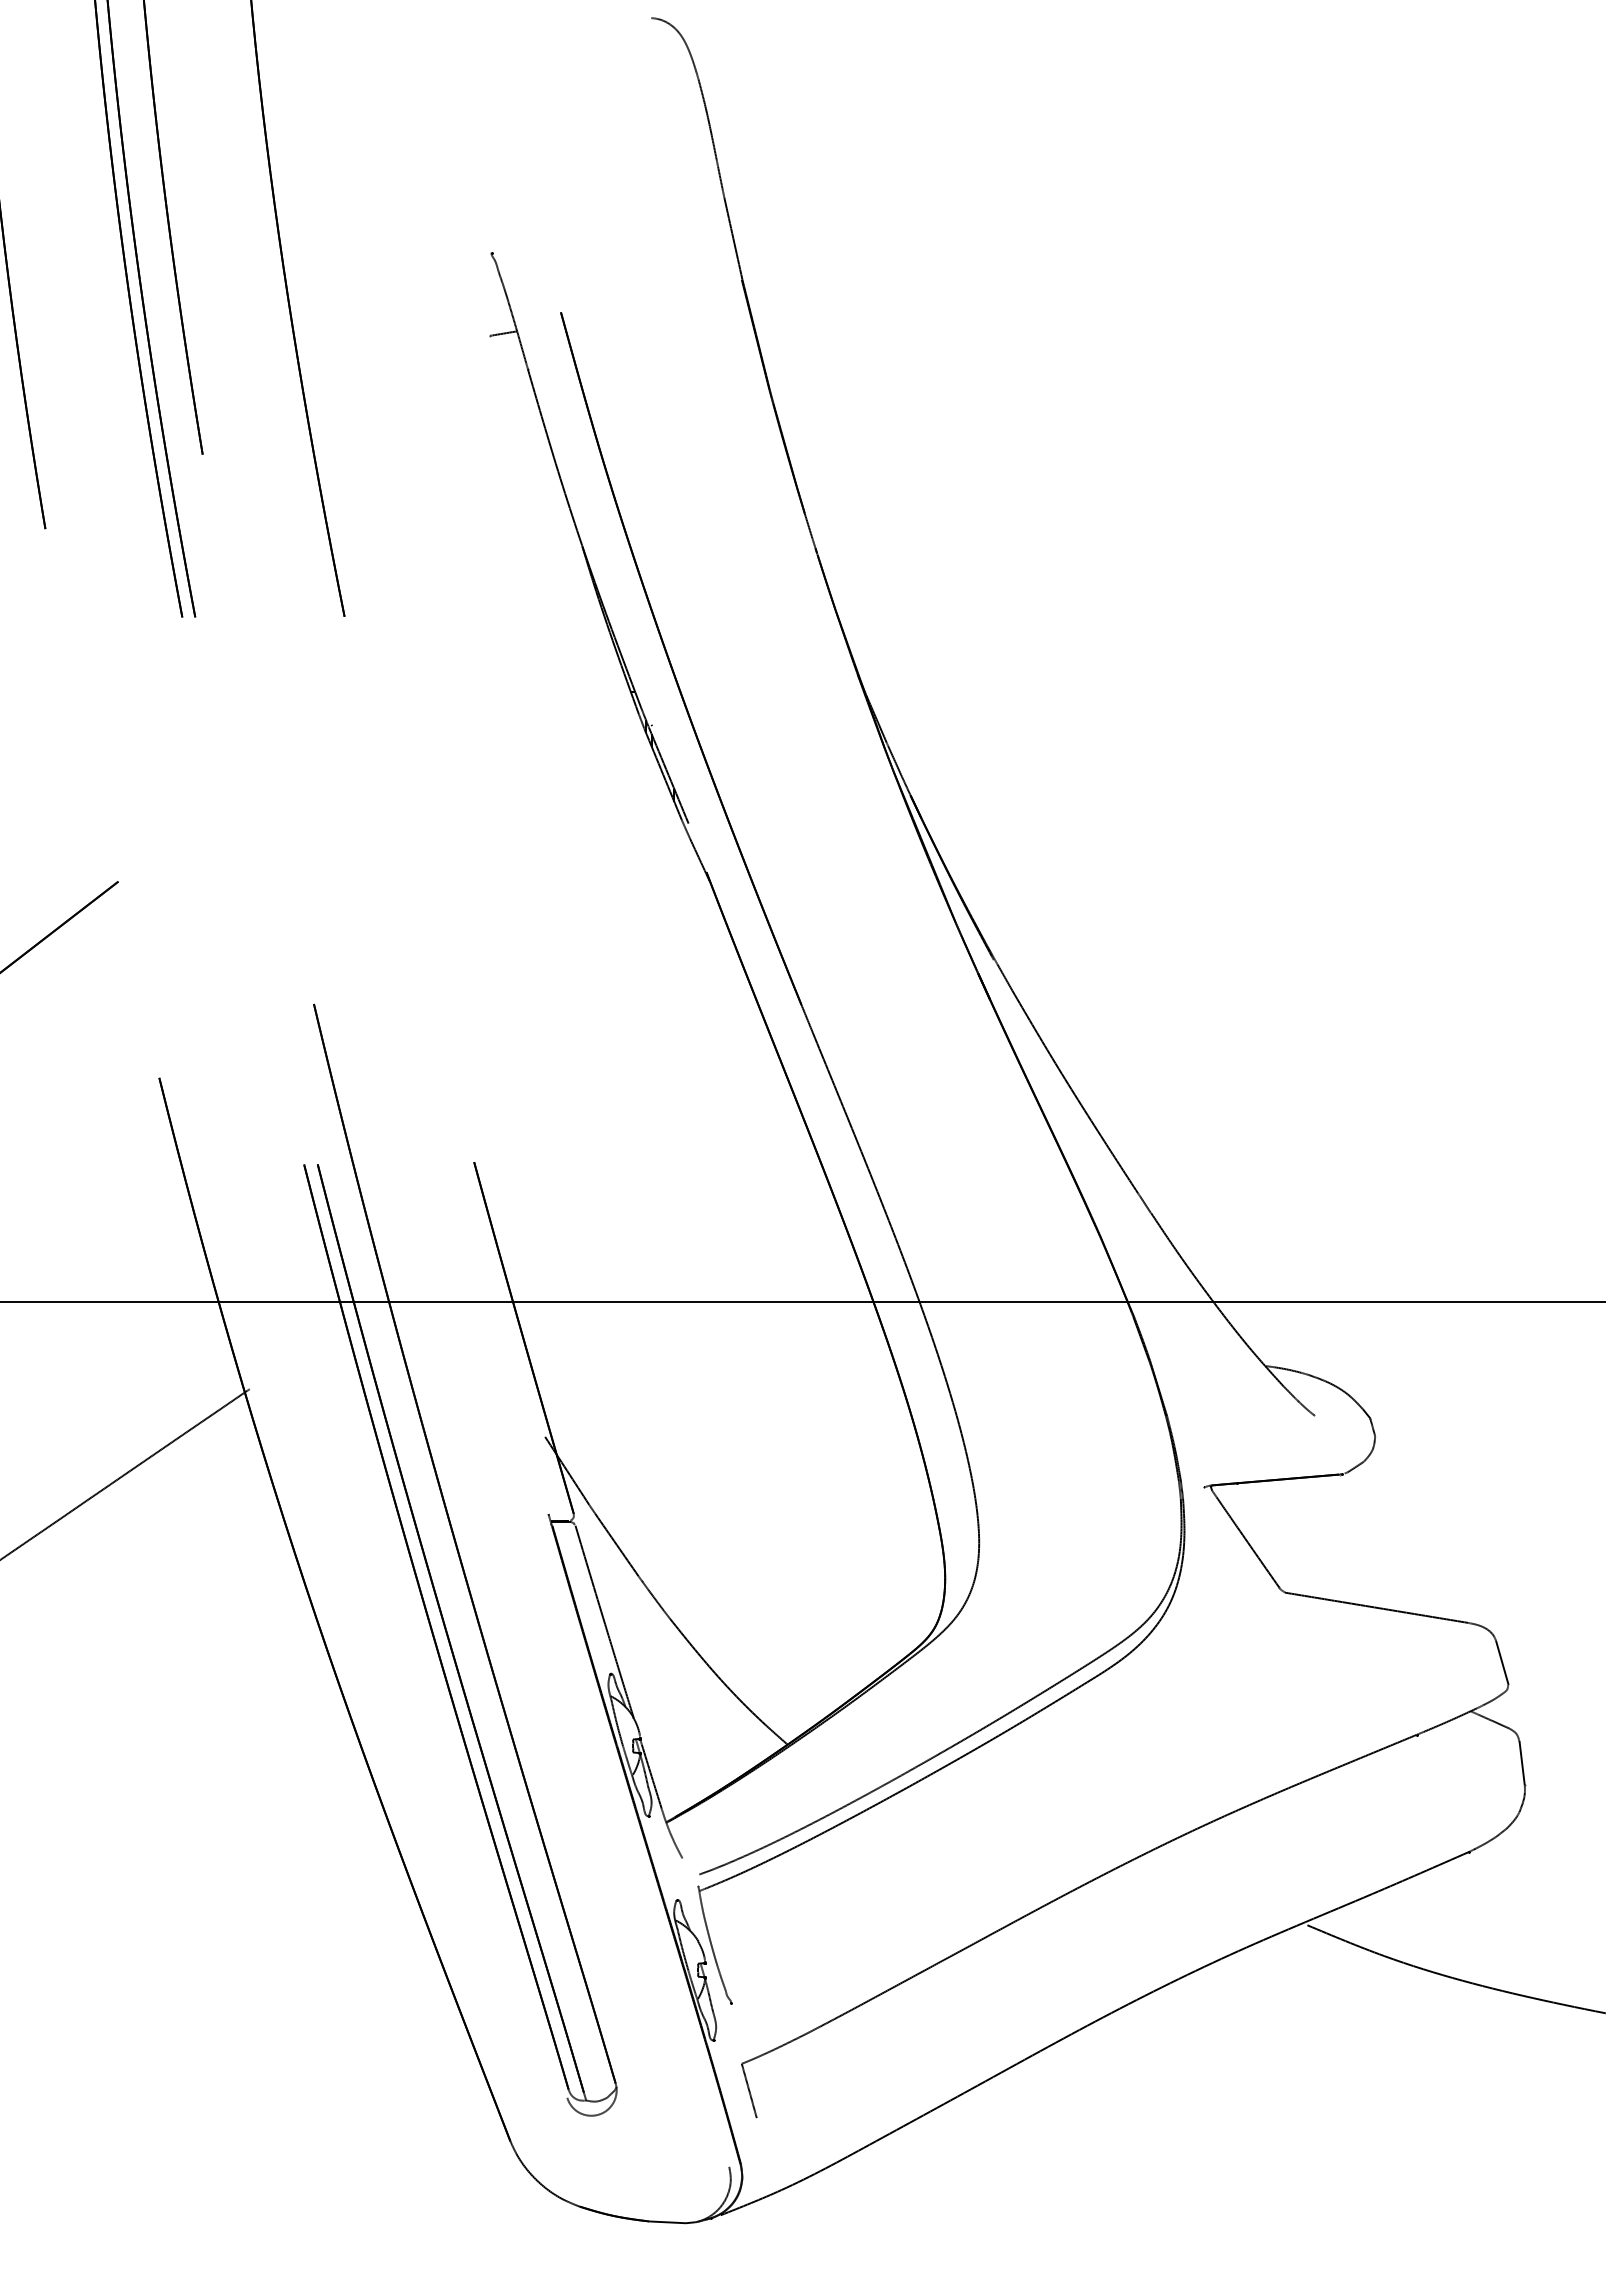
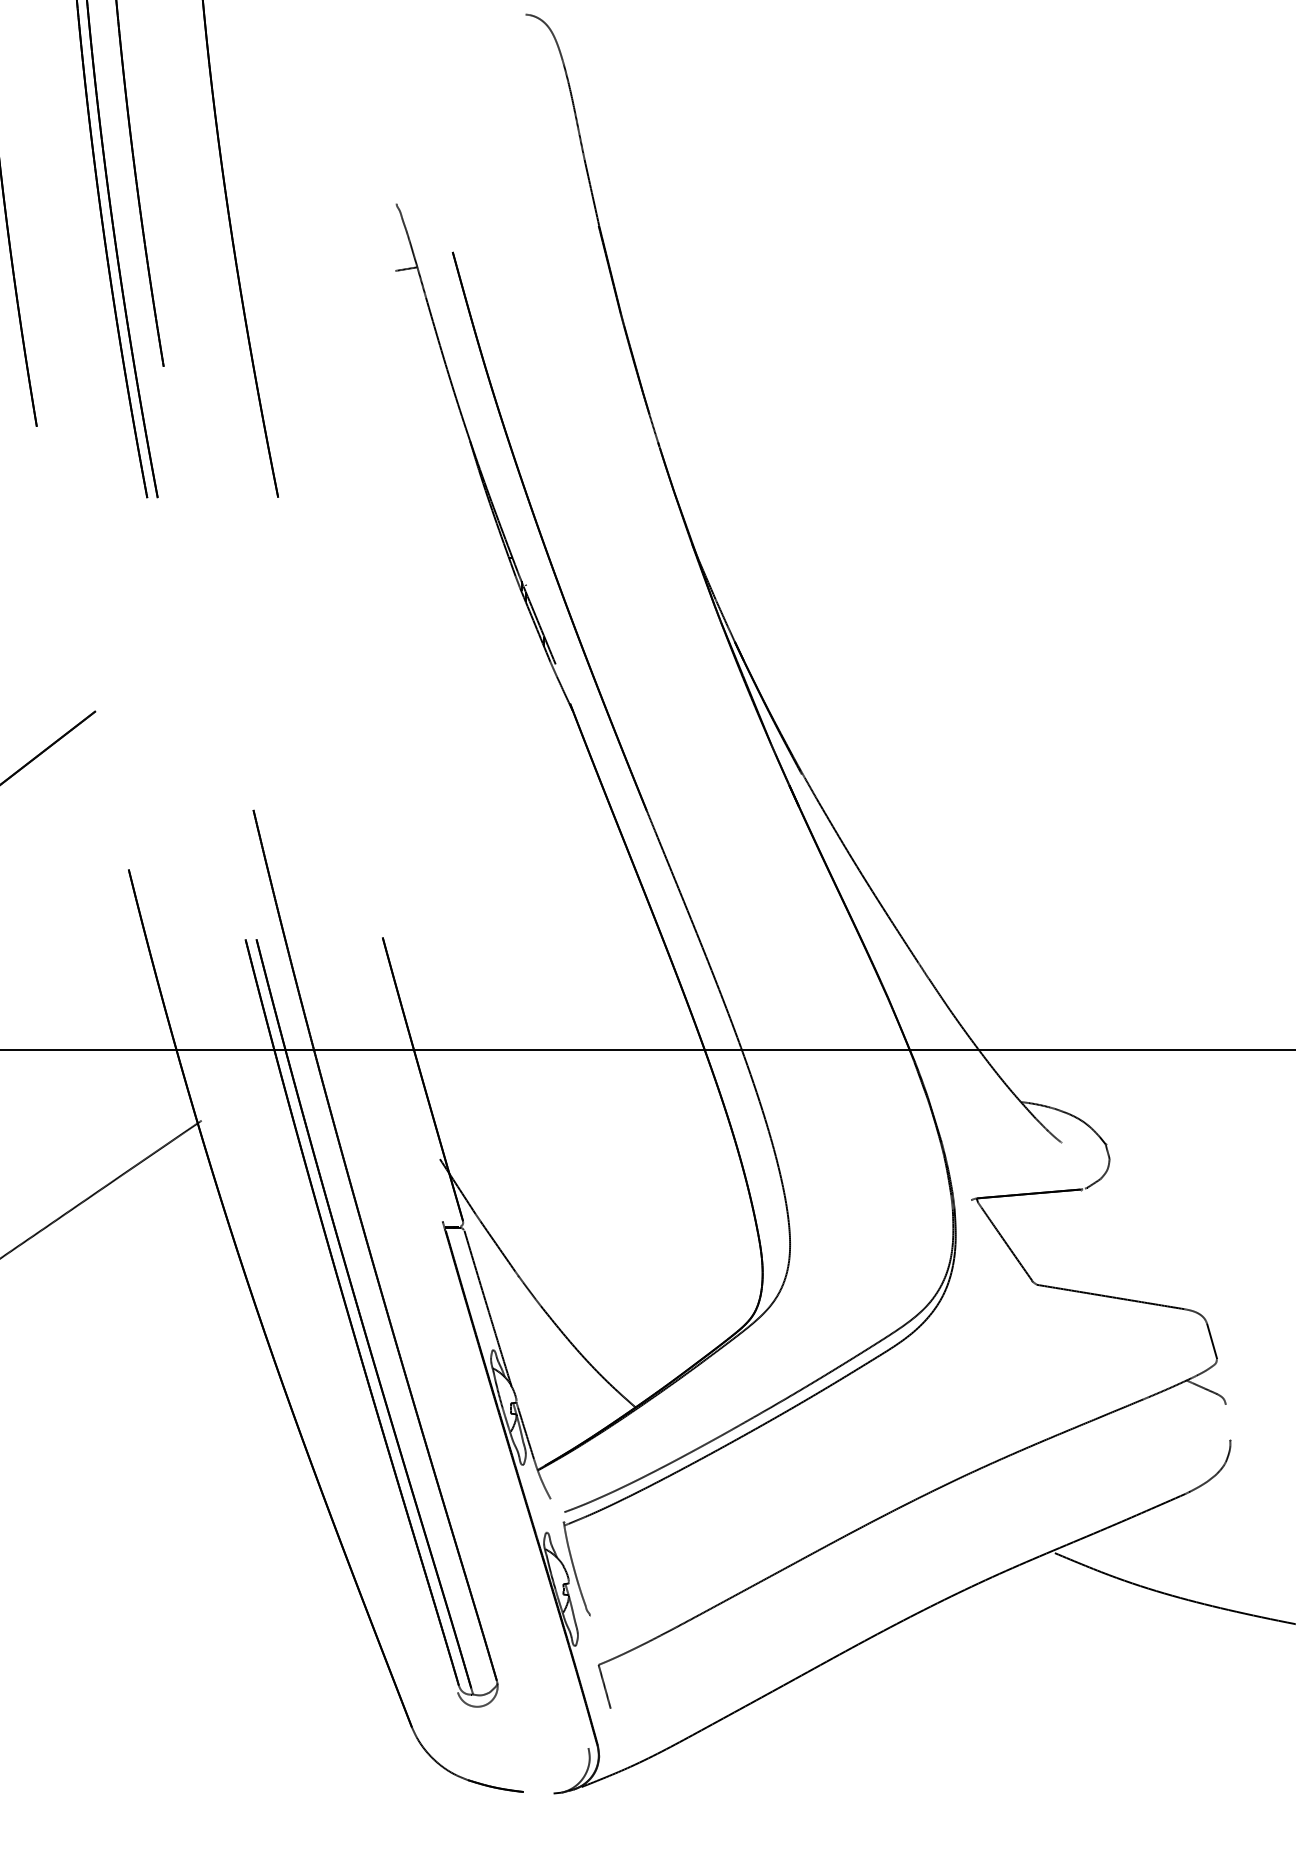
line: (1521, 1763) -> (1227, 1422), removed
line: (667, 2222) -> (538, 1792), removed

